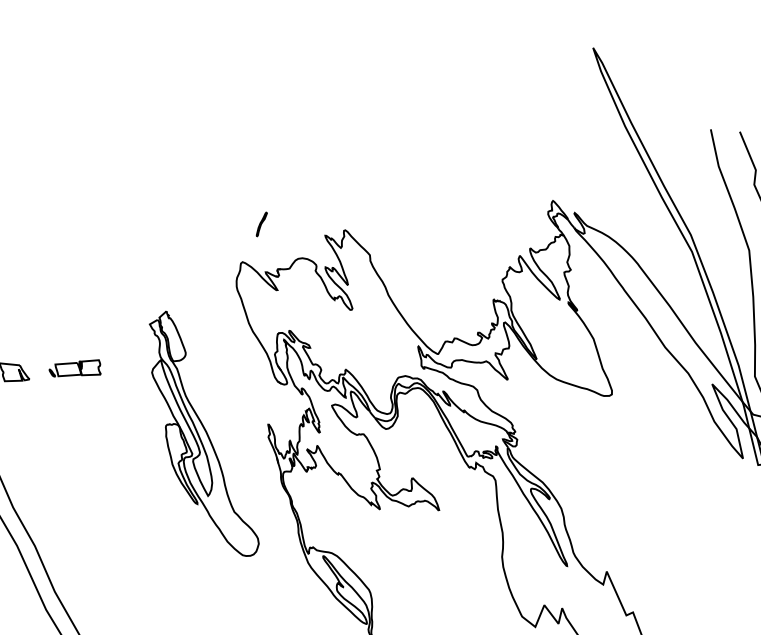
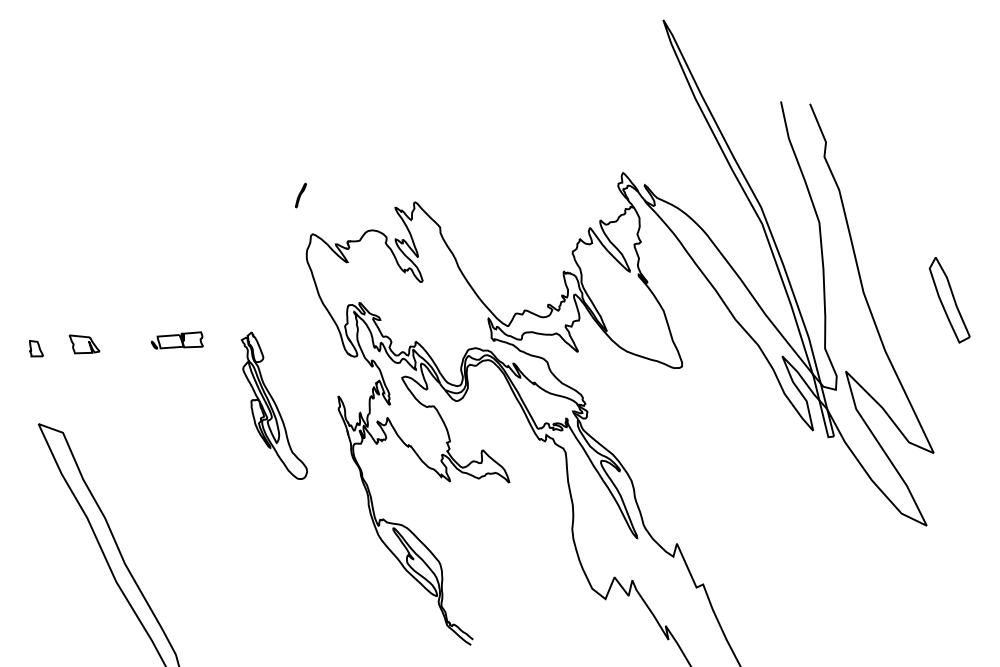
part: (262, 224) -> (301, 195), moved
part: (74, 368) -> (176, 340), moved
part: (204, 433) -> (274, 405), size x0.6

